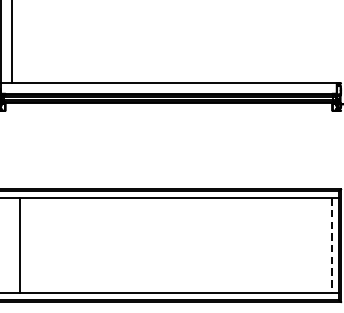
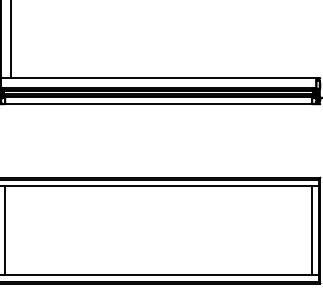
line: (168, 111) -> (158, 104), added
line: (20, 245) -> (5, 230), moved
line: (332, 245) -> (312, 230), dashed -> solid

